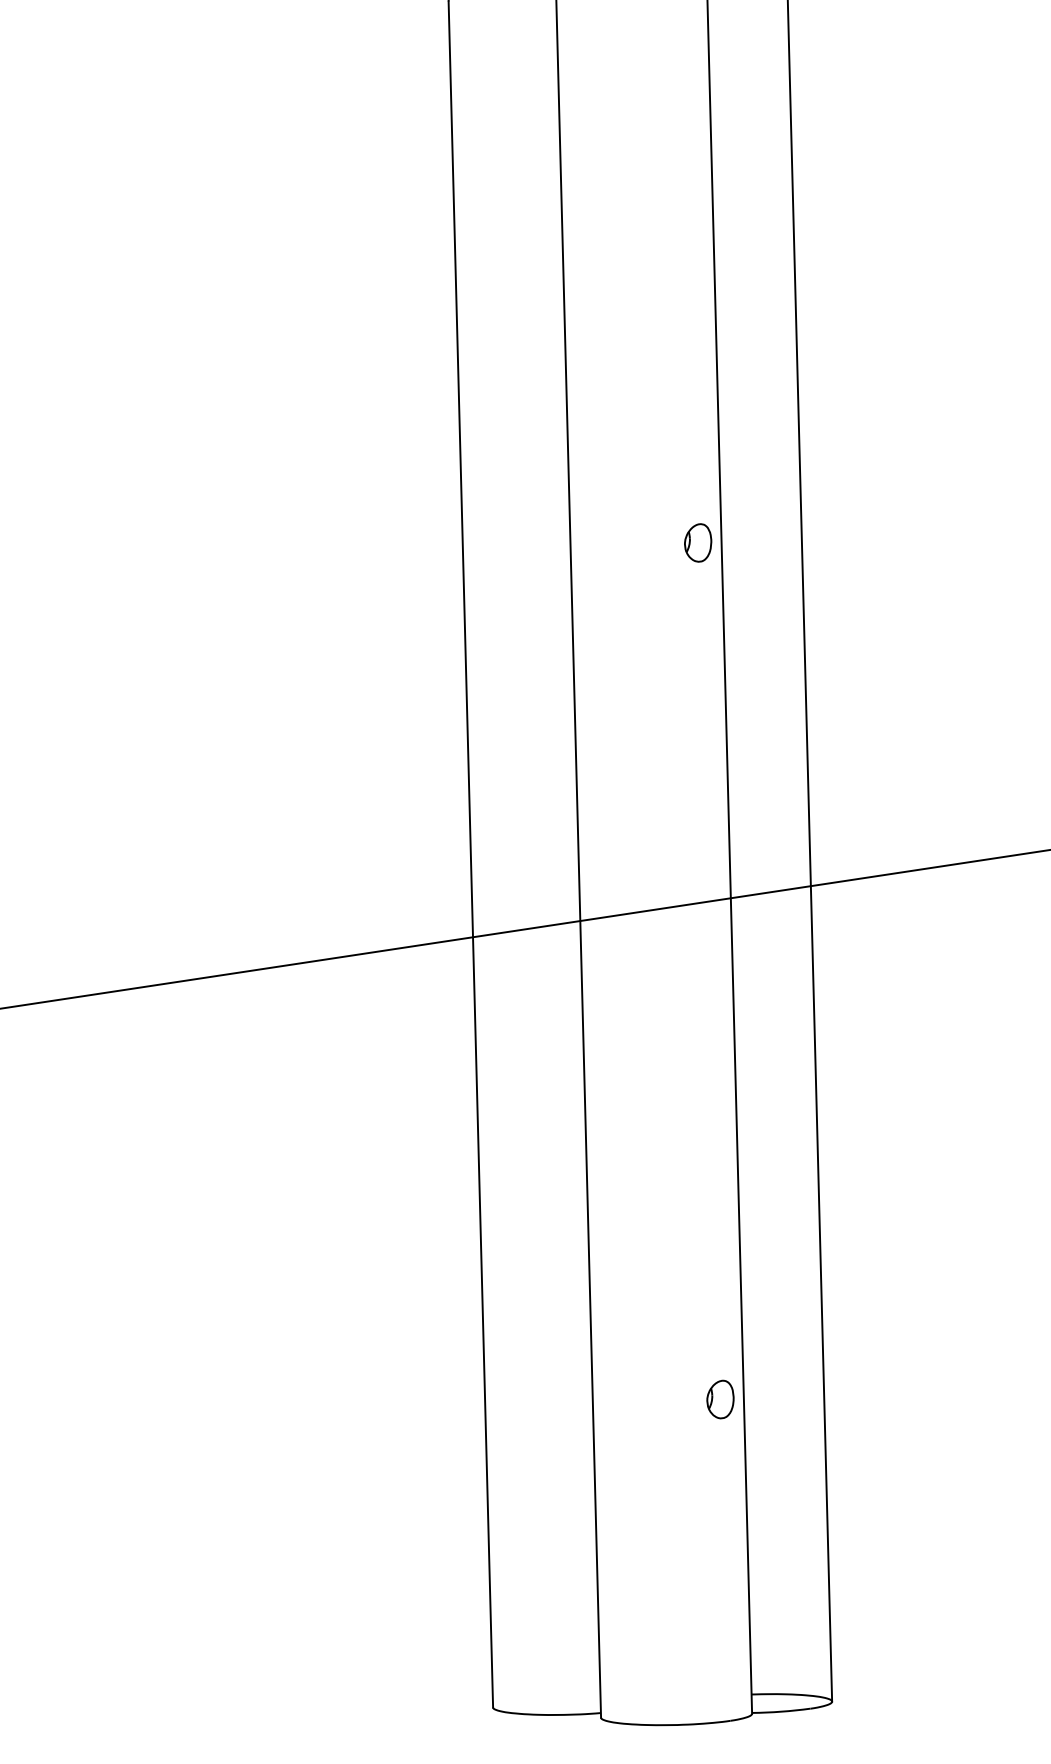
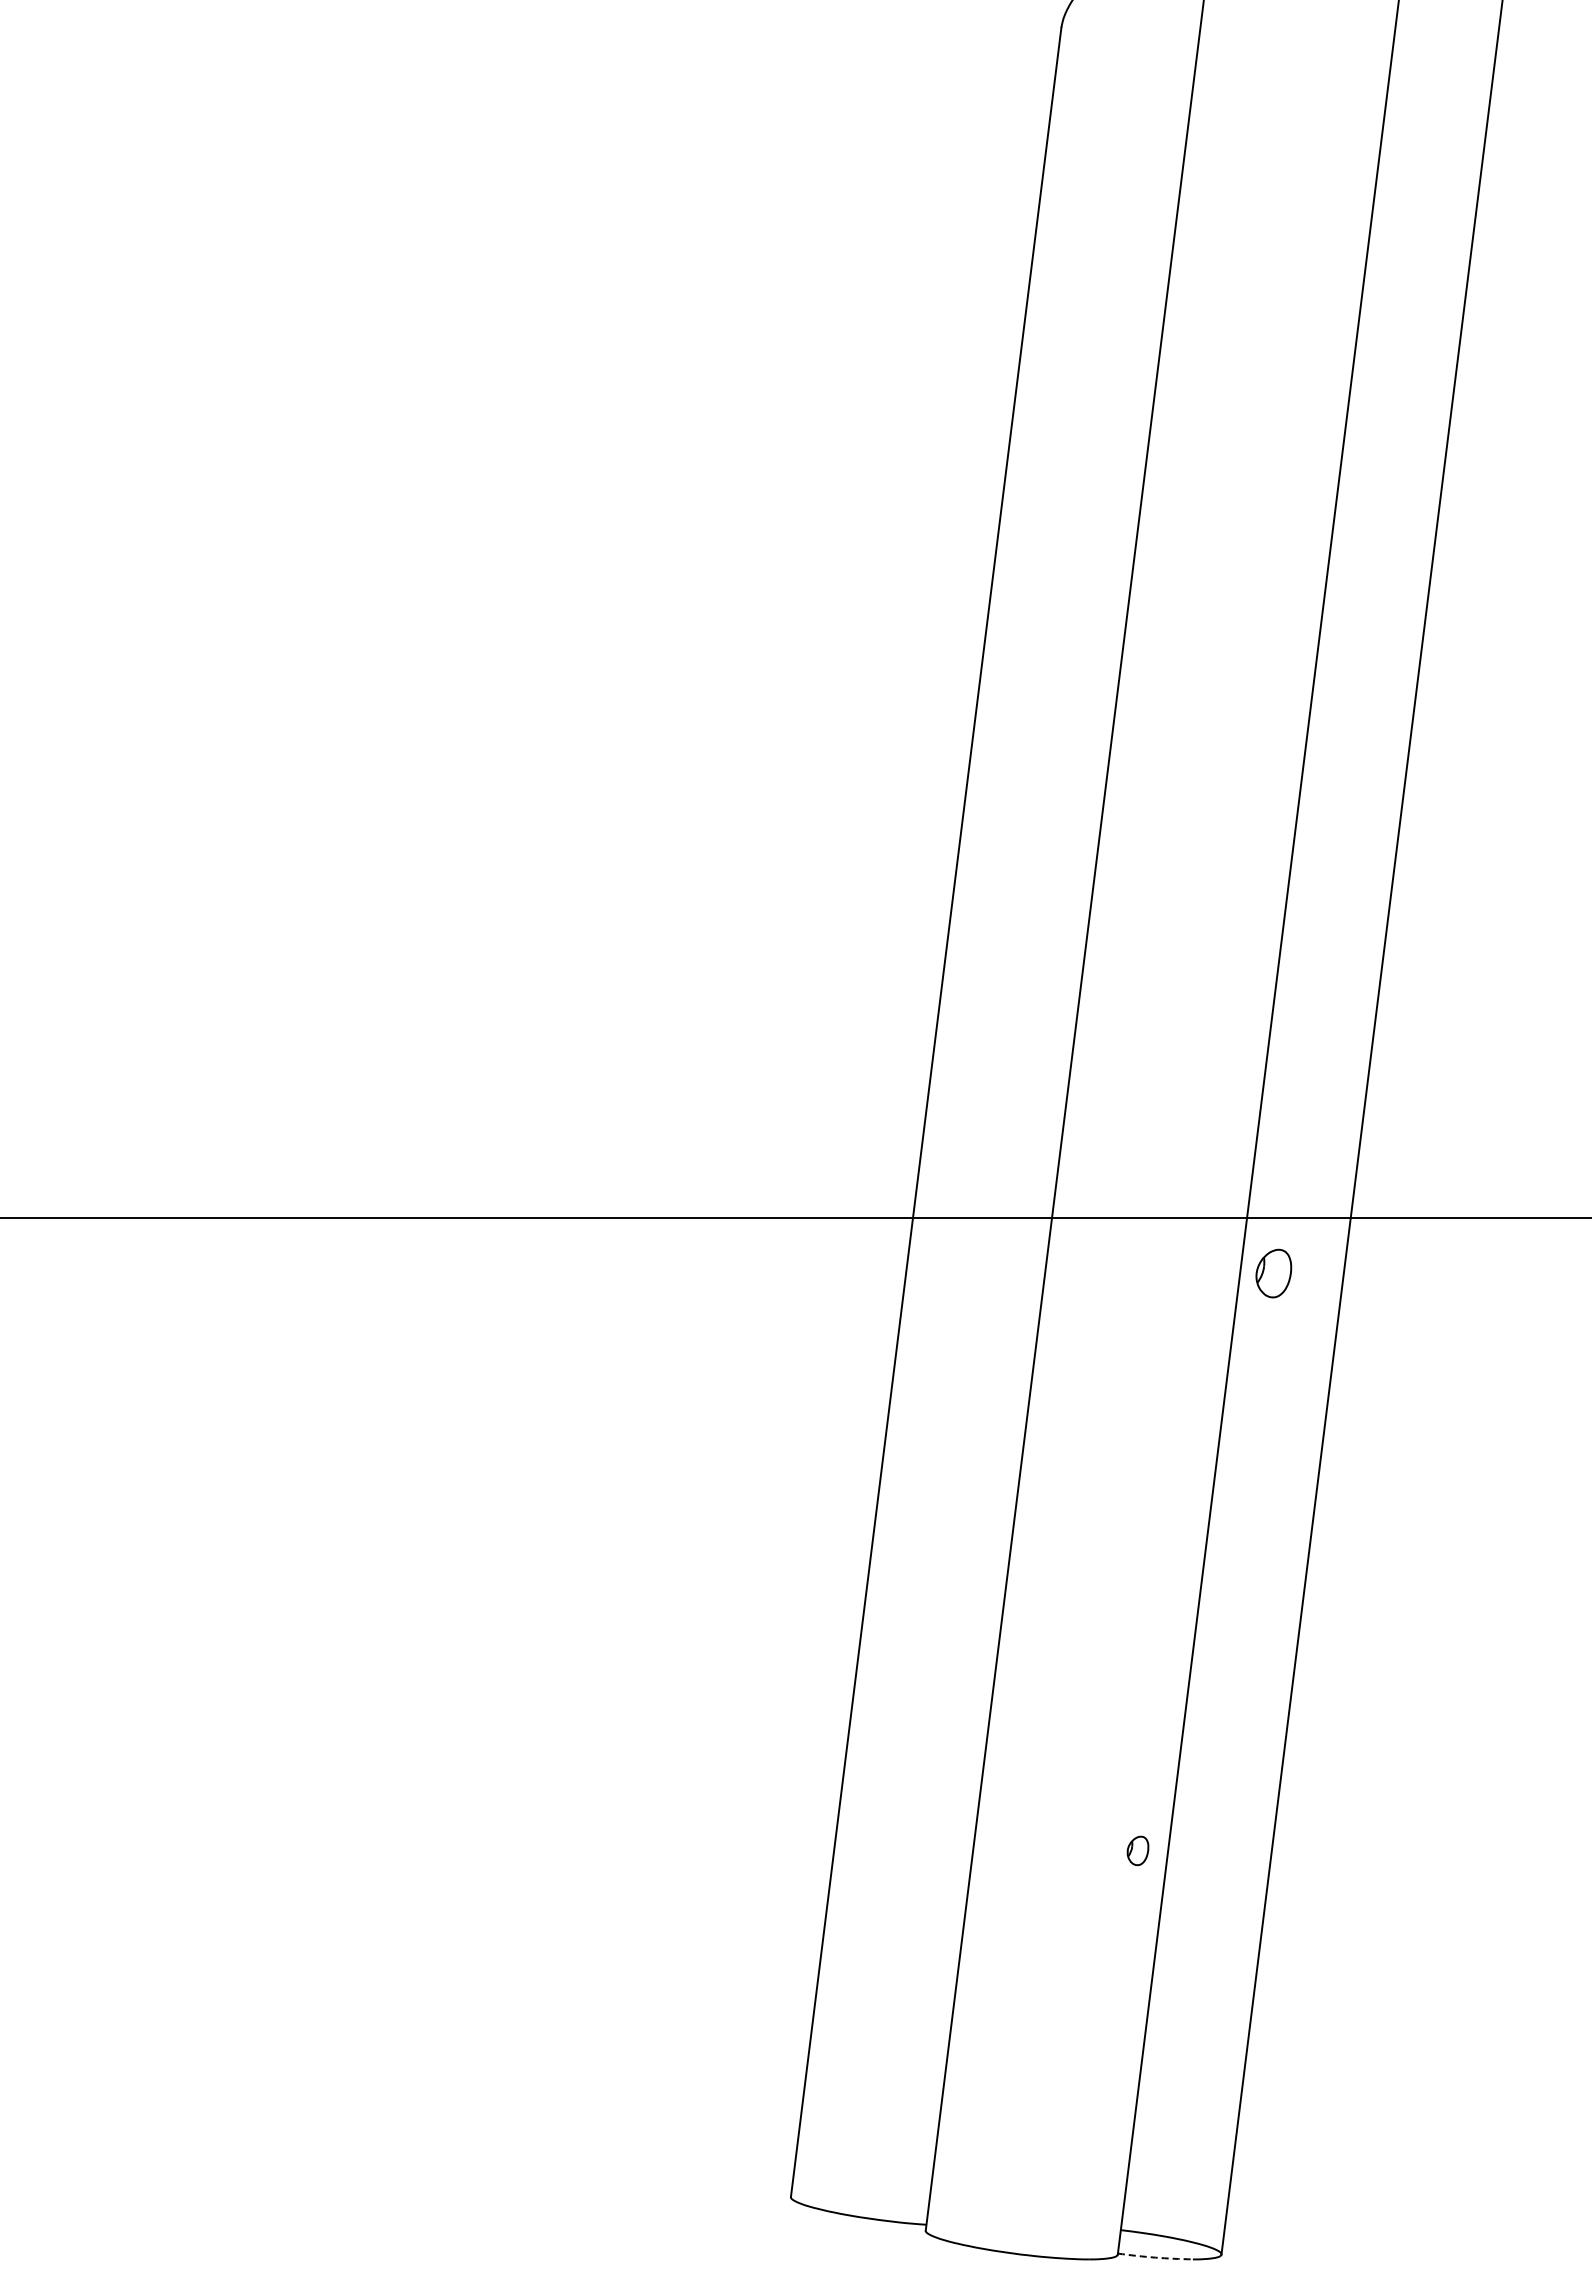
part: (697, 543) -> (1273, 1273), moved
part: (720, 1399) -> (1137, 1850), size x0.6
arc: (781, 1711) -> (1155, 2257), solid -> dashed

